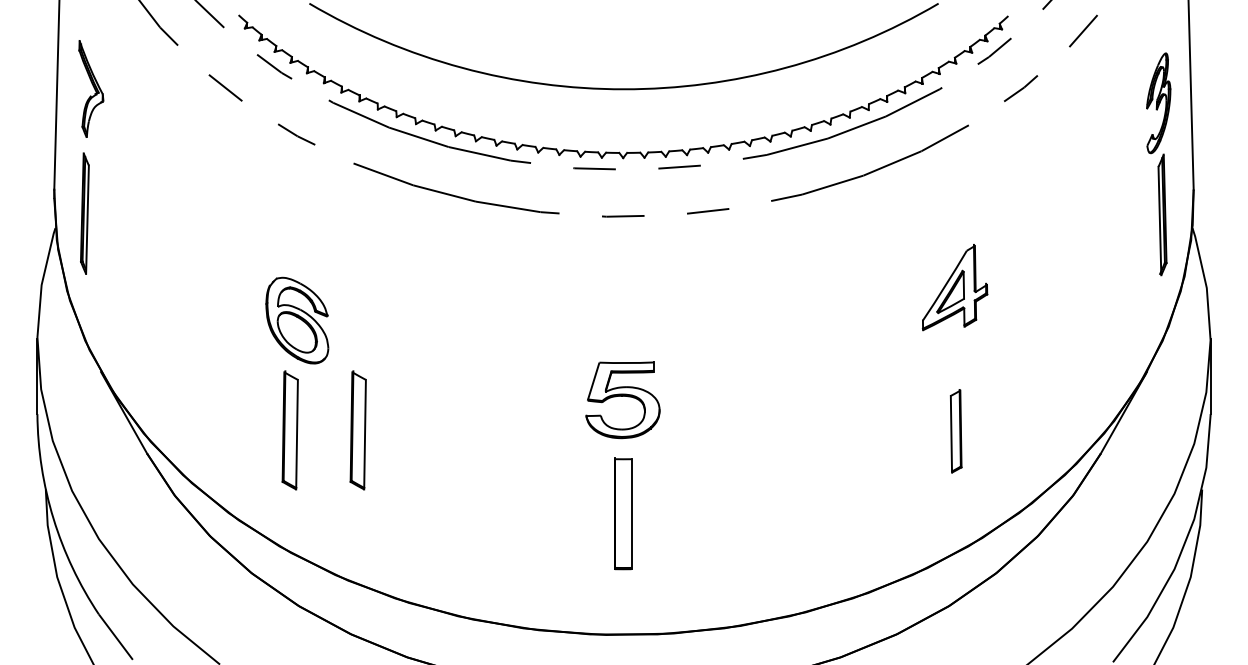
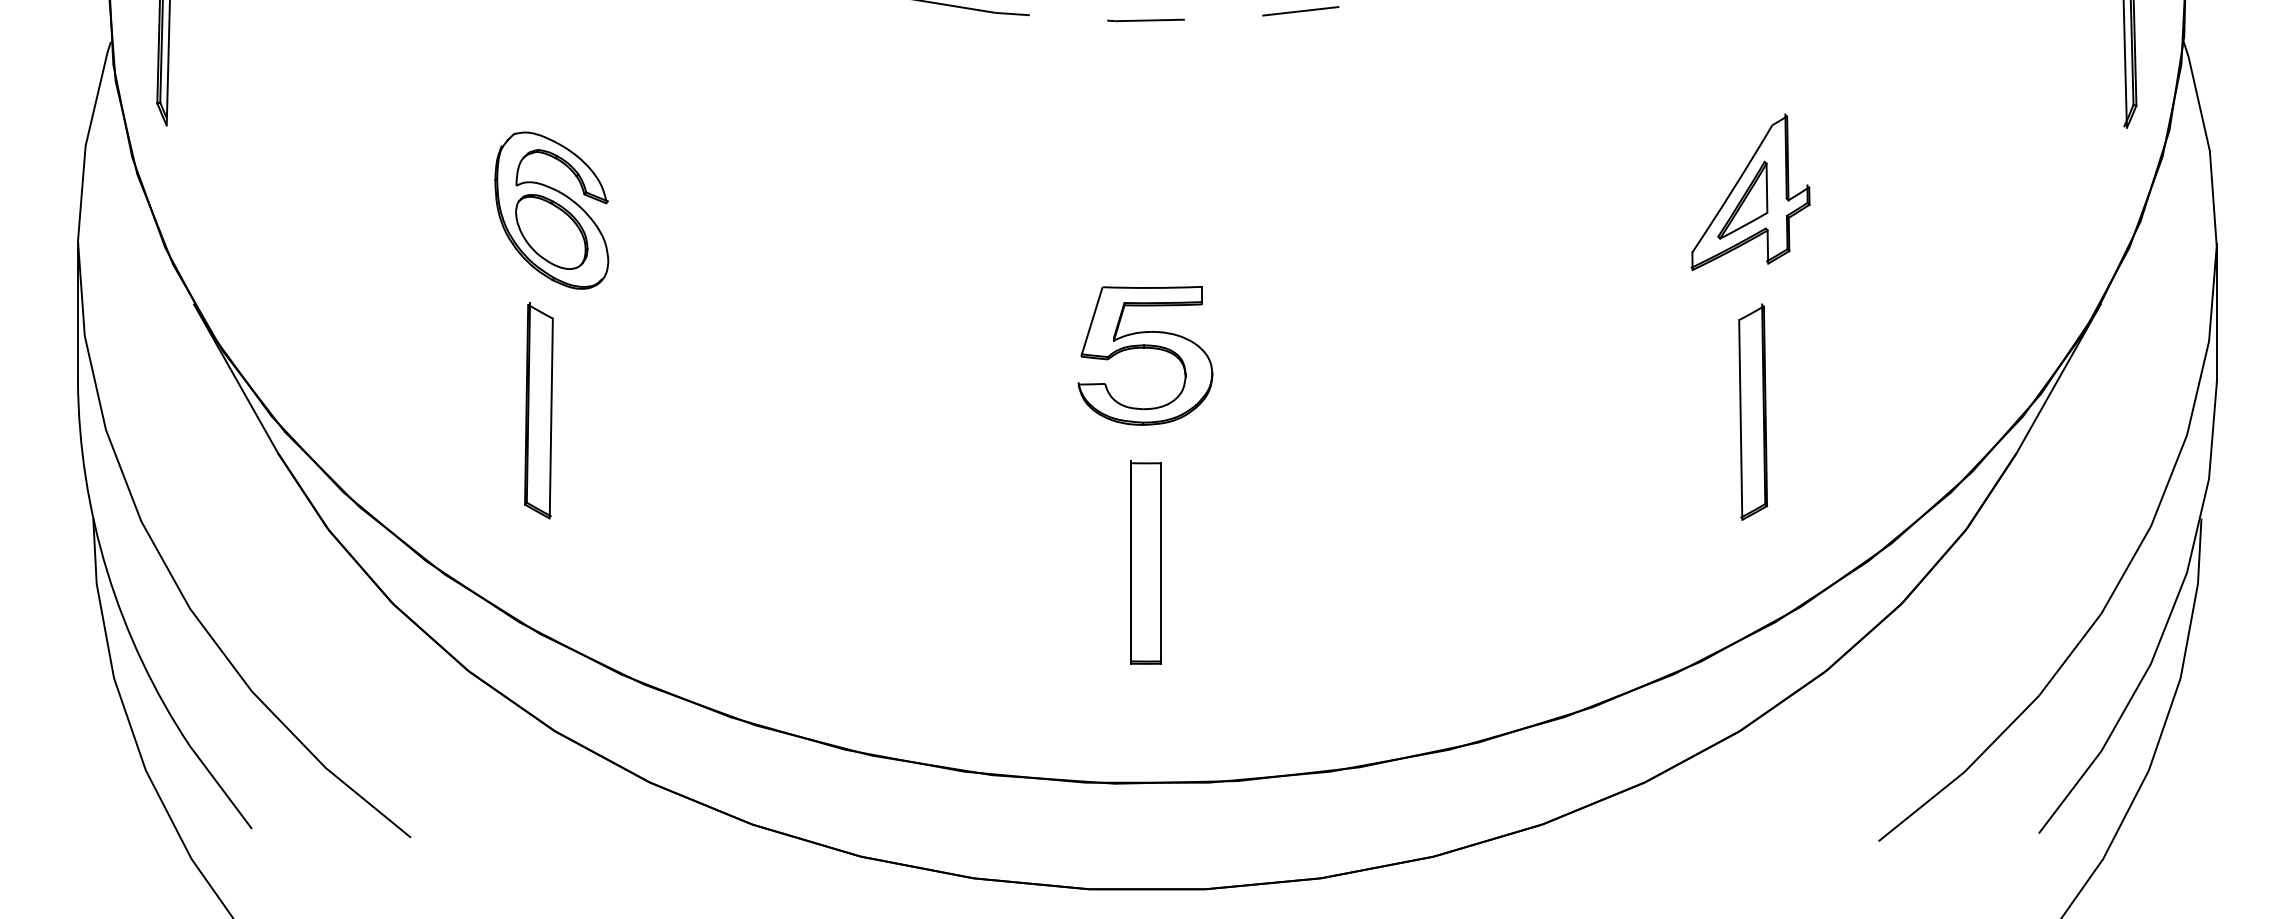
part: (954, 287) -> (1749, 192), moved
part: (357, 430) -> (661, 410), removed
part: (955, 431) -> (1751, 412), size x1.43

